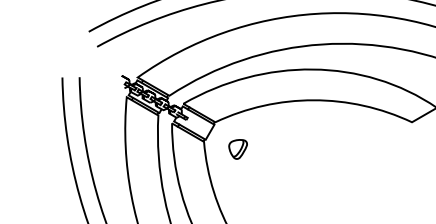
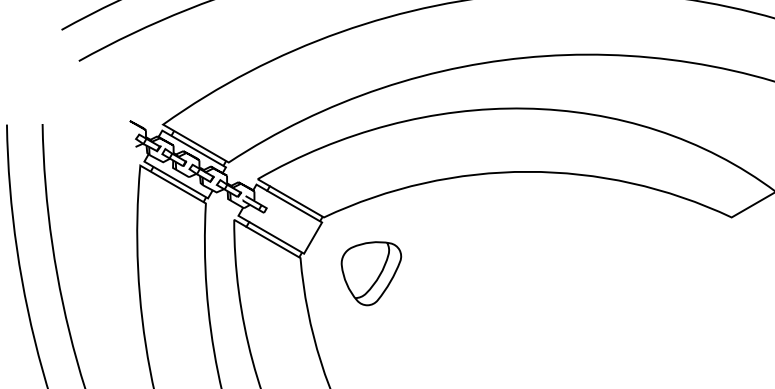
part: (237, 149) -> (369, 273), size x1.6

